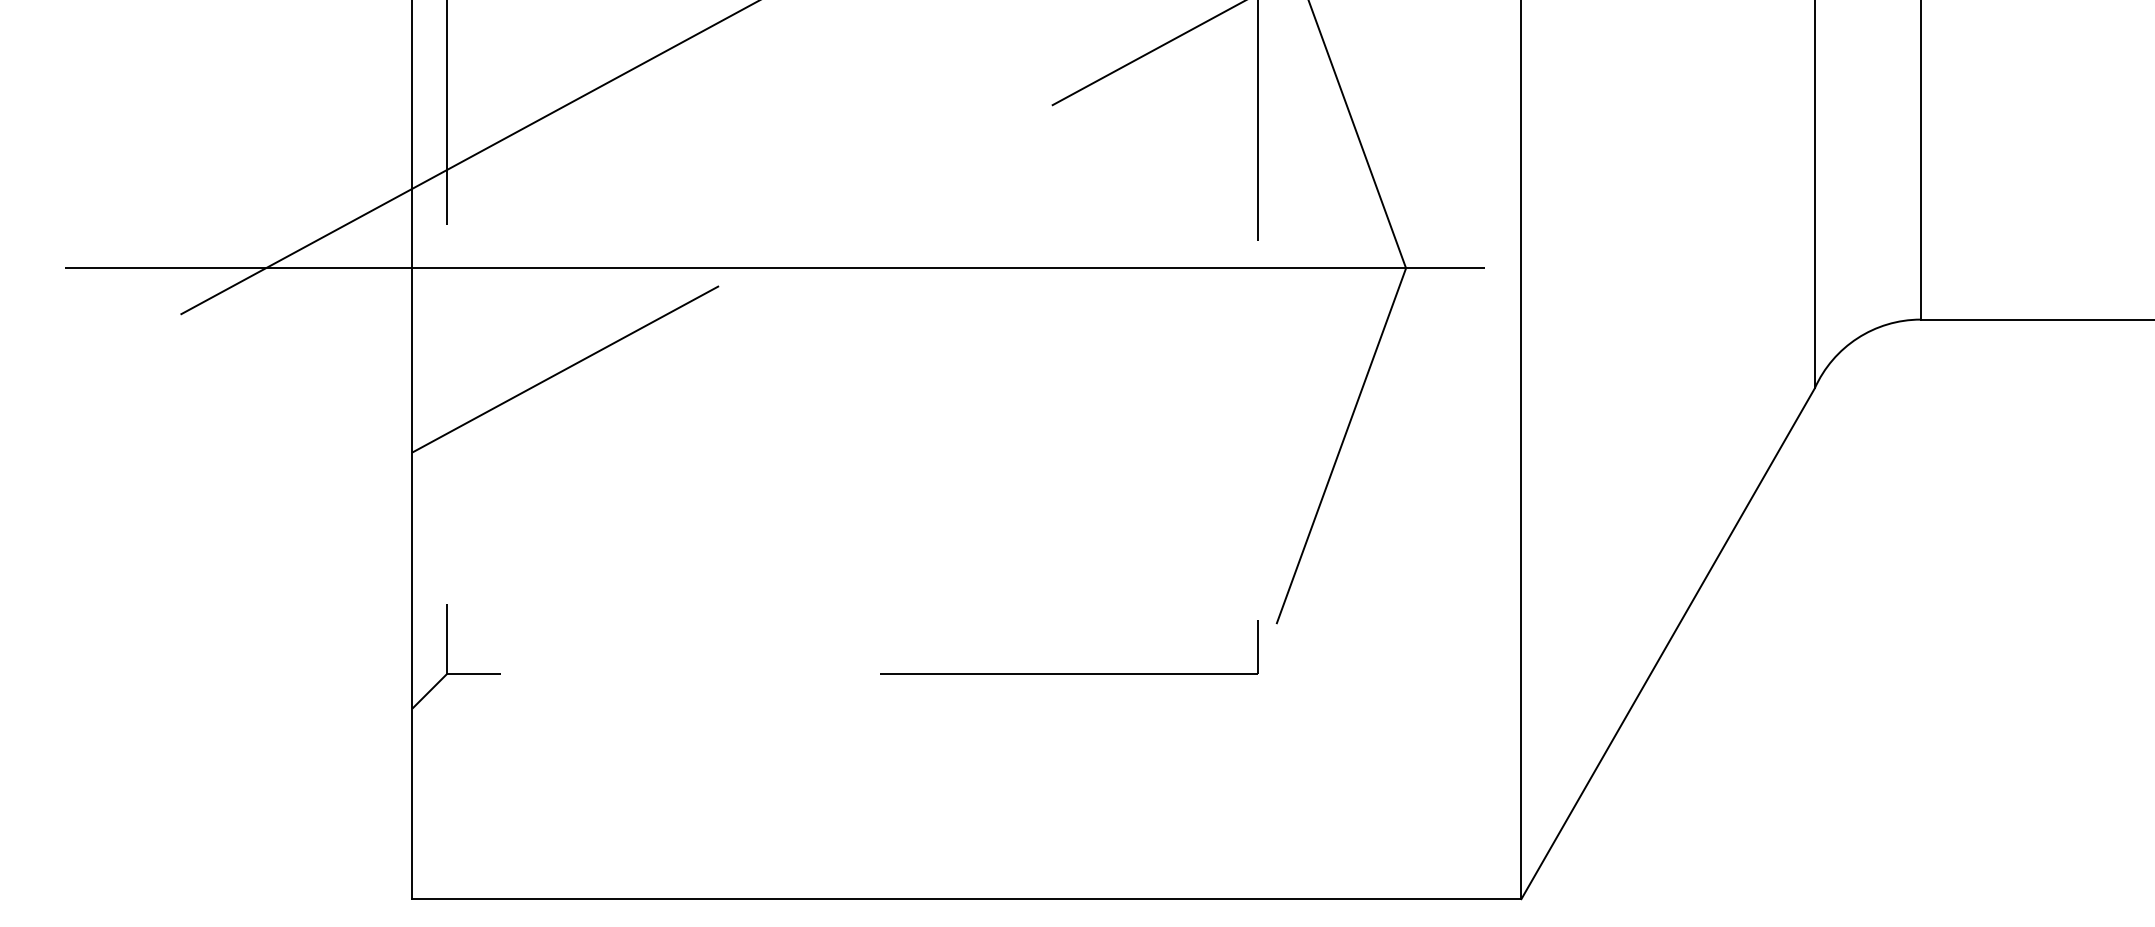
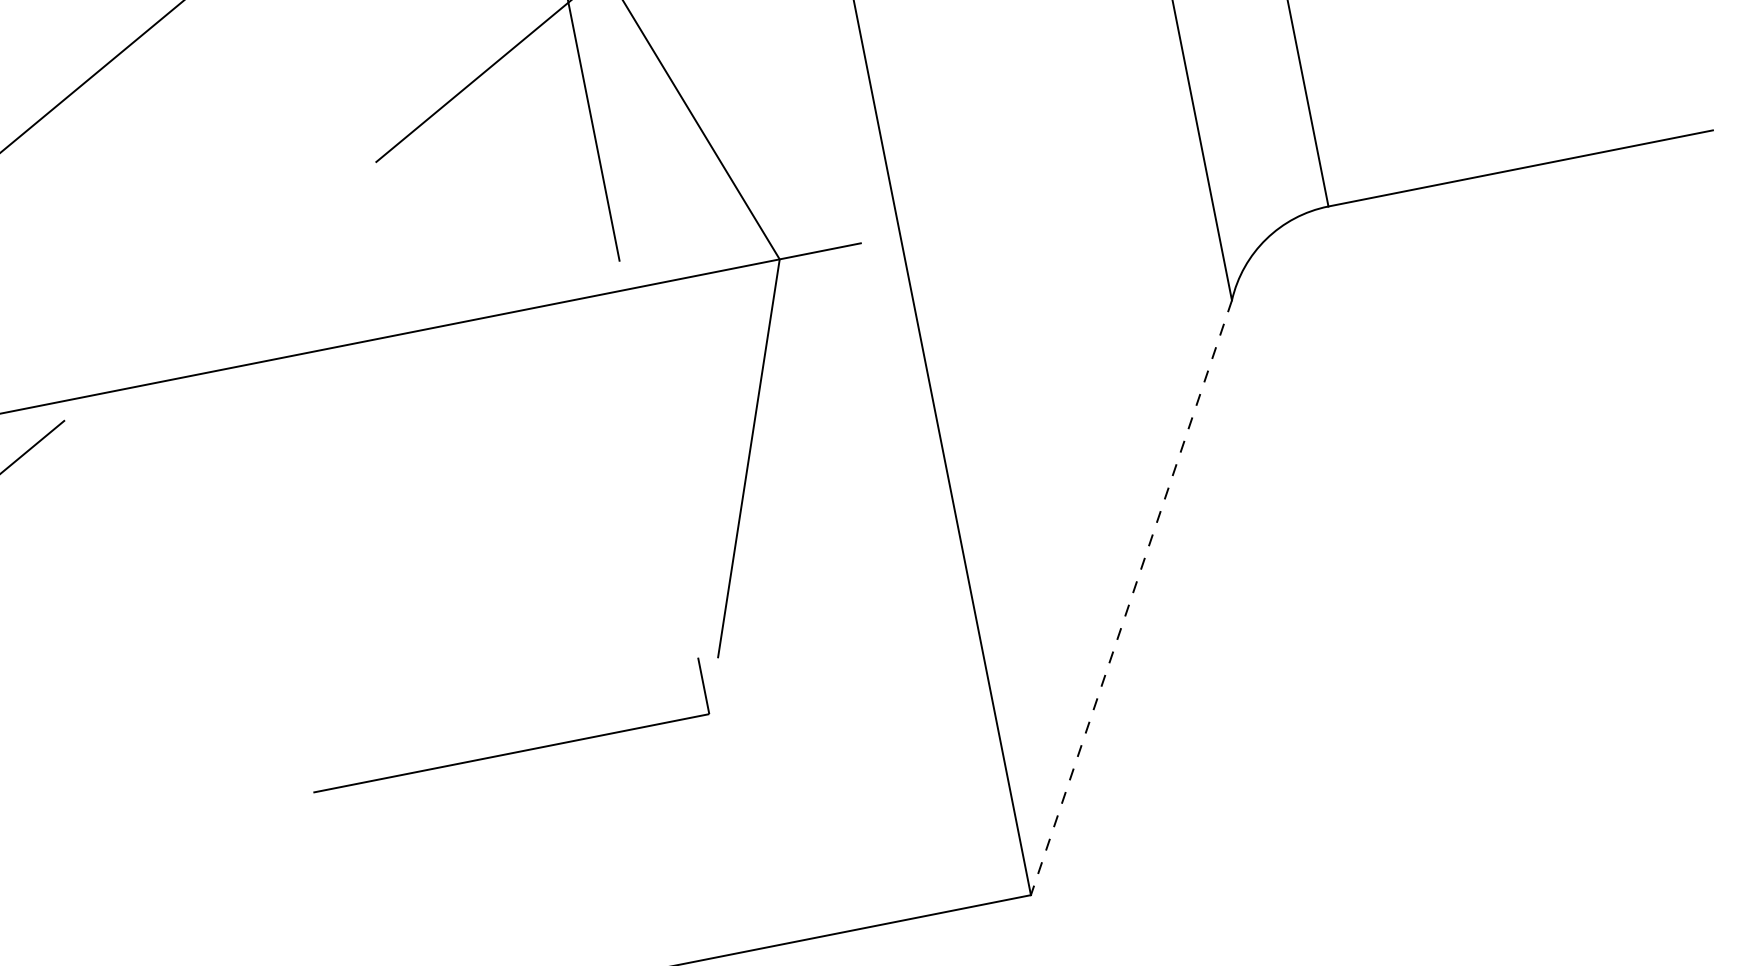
line: (1667, 644) -> (1130, 598), solid -> dashed

